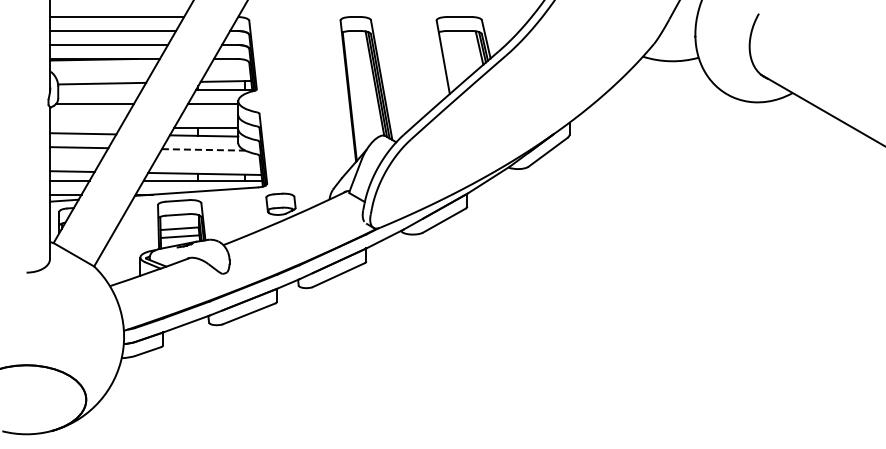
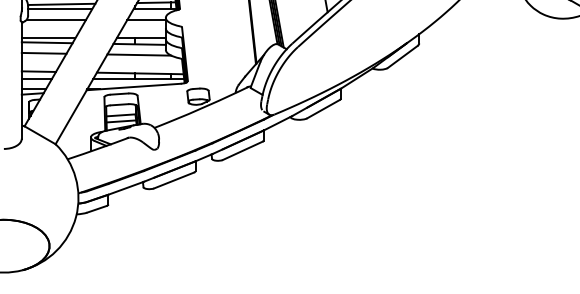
line: (100, 89) -> (60, 8), added
line: (84, 127) -> (48, 37), added
line: (203, 149) -> (139, 54), dashed -> solid

